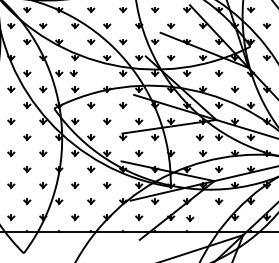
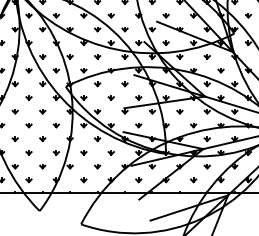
part: (73, 73) -> (97, 56), moved
part: (199, 137) -> (179, 111), moved
part: (190, 218) -> (193, 180), moved

